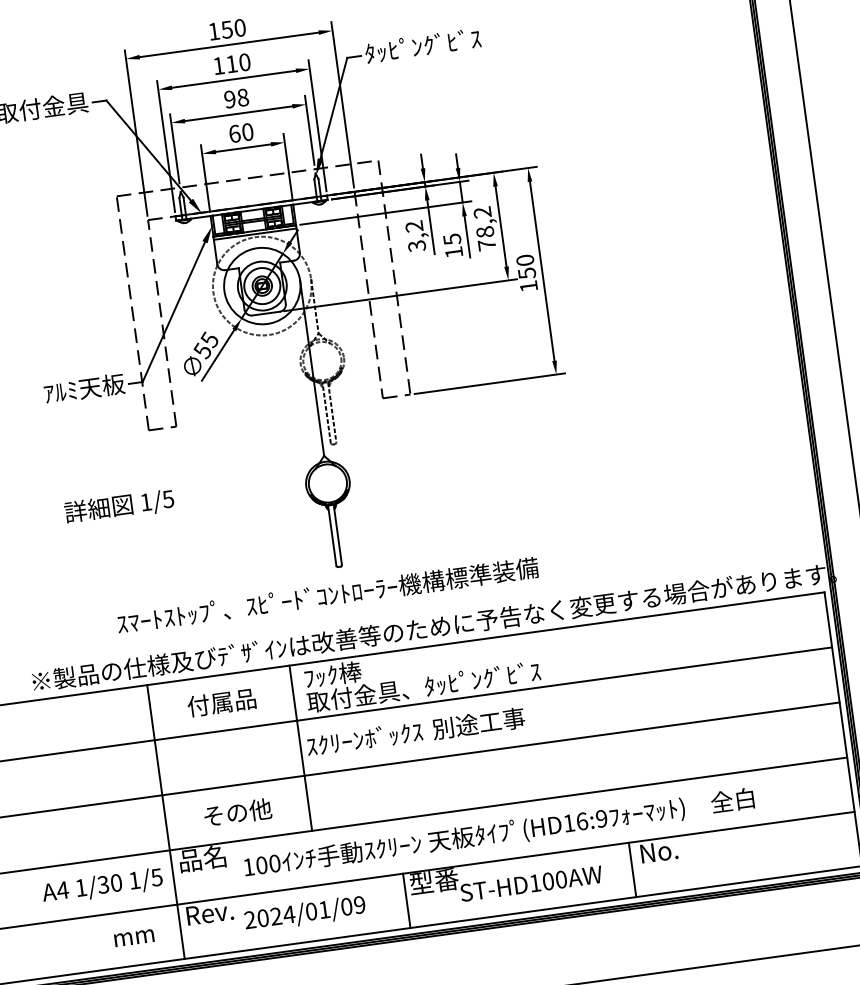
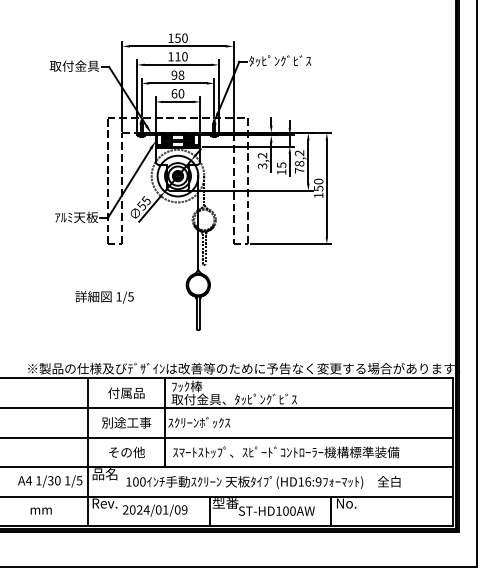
text: (119, 507) -> (104, 297), moved
text: (328, 595) -> (286, 452), moved
text: (478, 723) -> (126, 422), moved
text: (132, 937) -> (40, 510), moved

